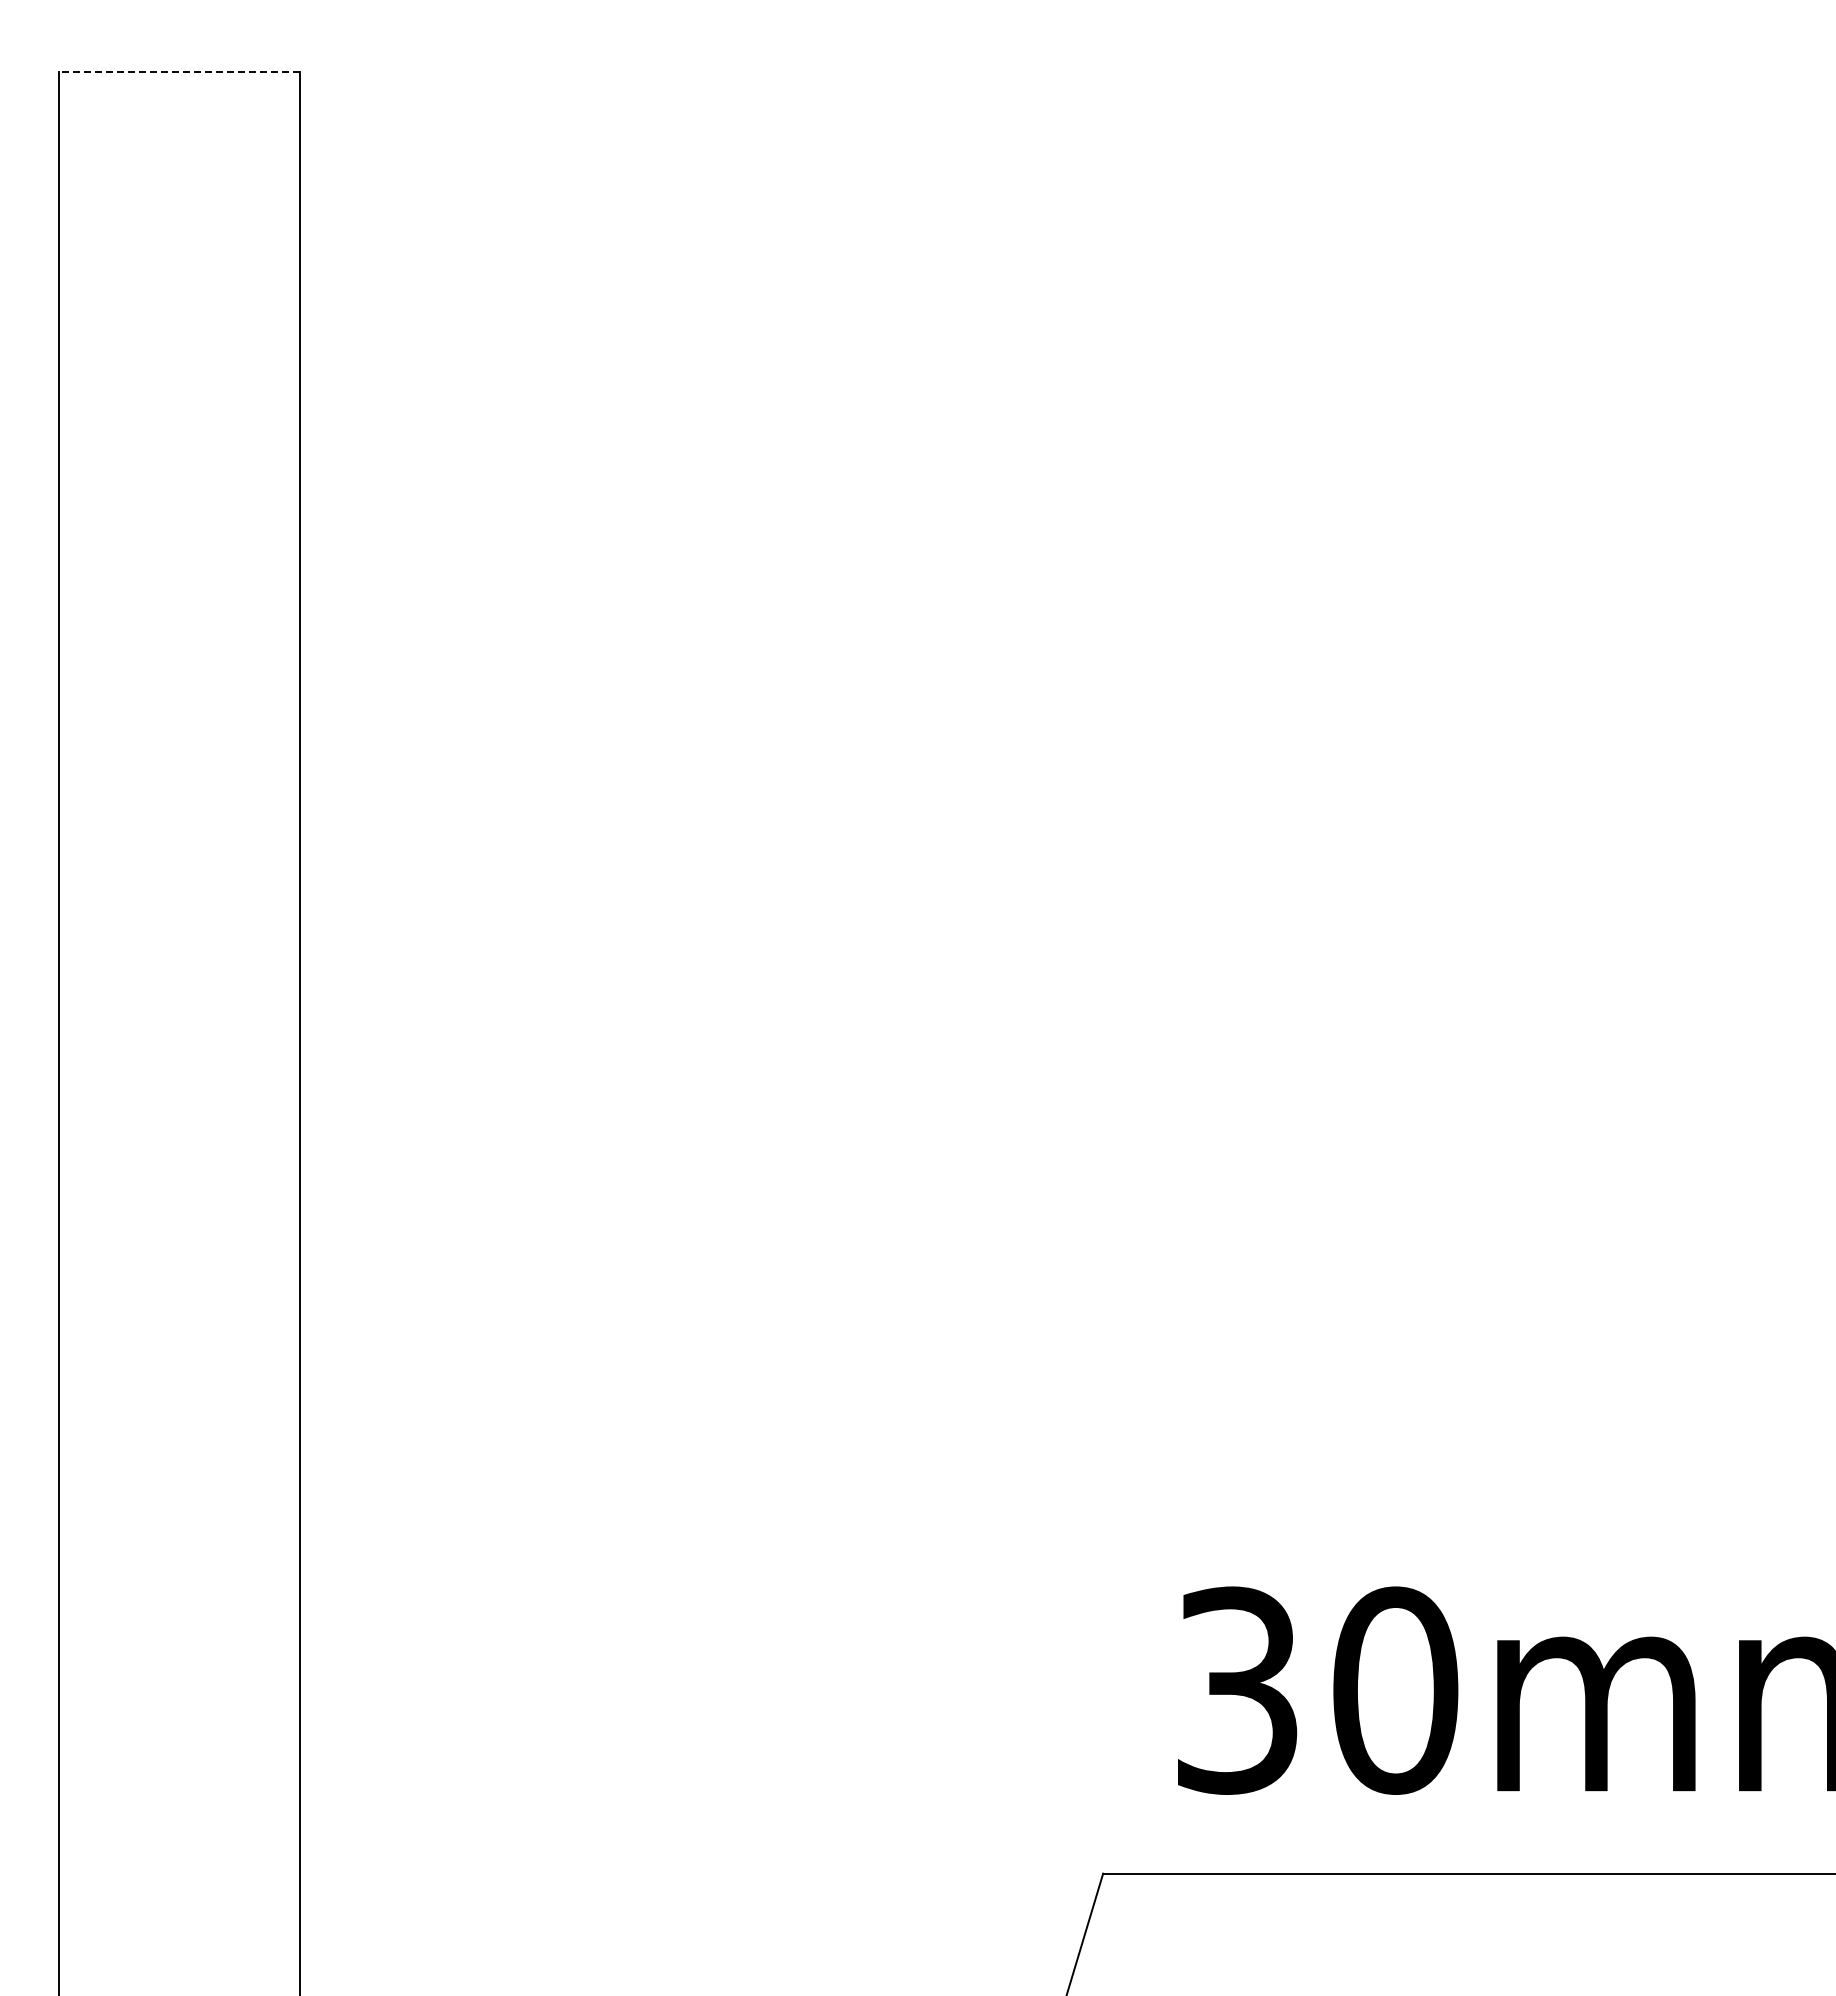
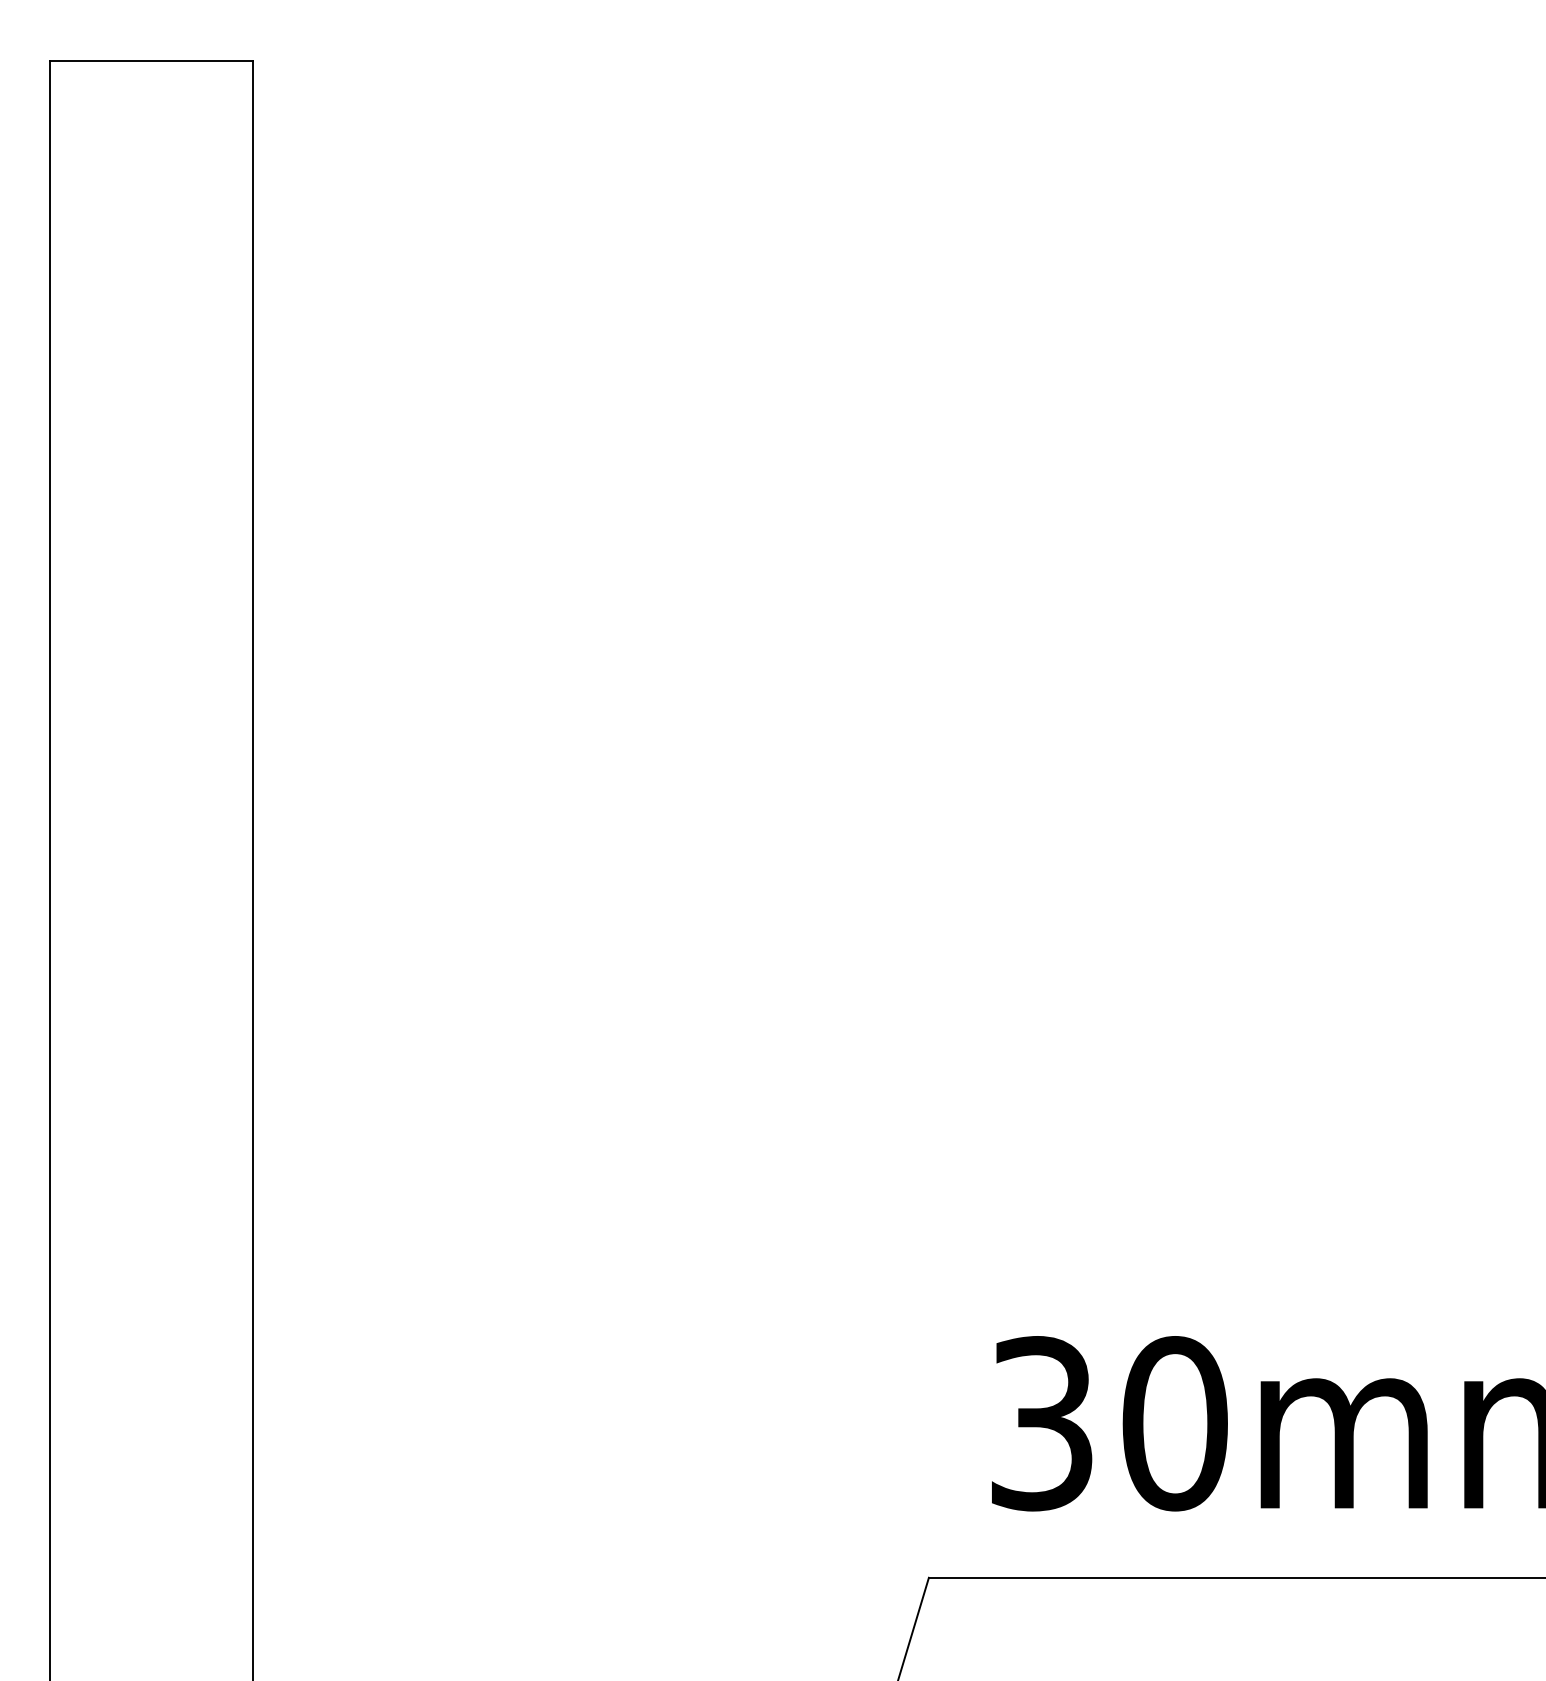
line: (179, 71) -> (151, 60), dashed -> solid

